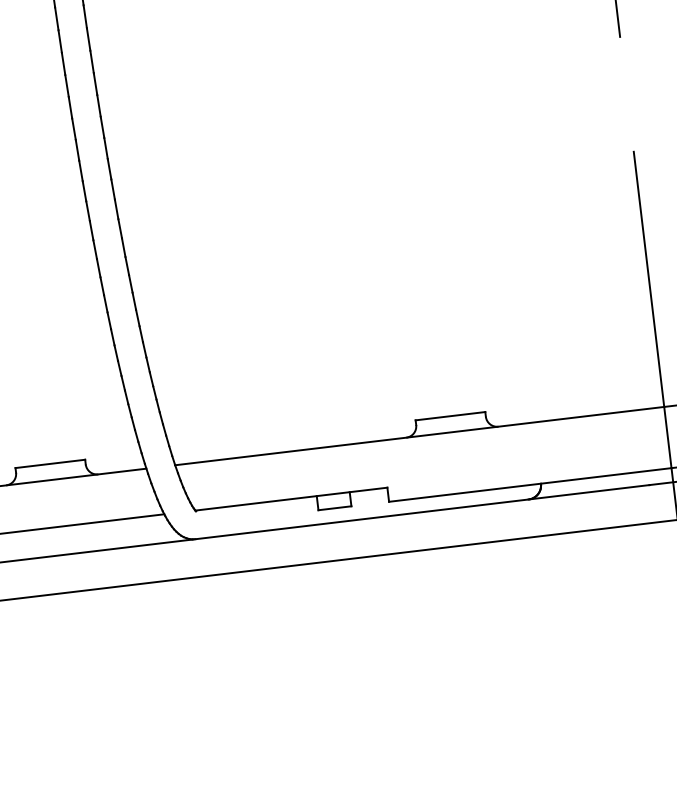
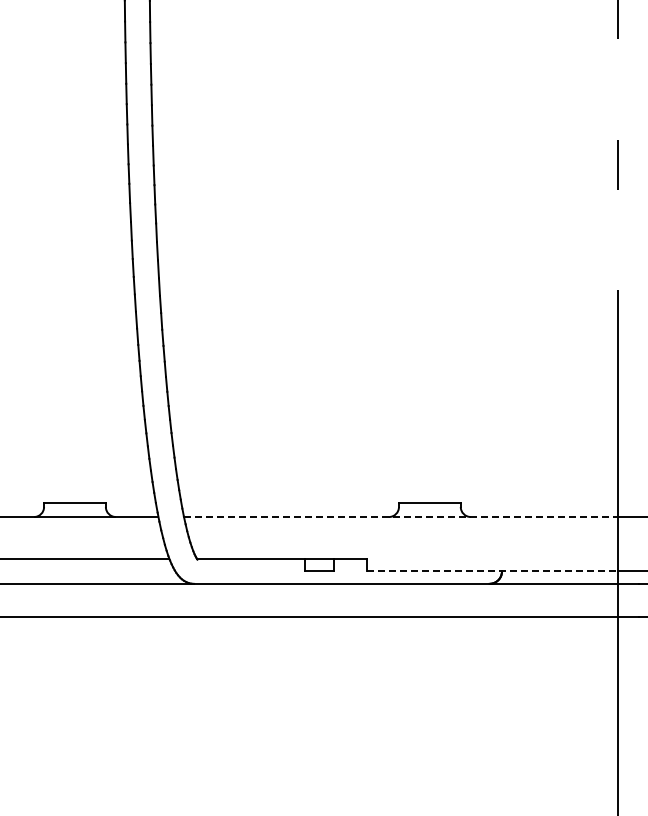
line: (419, 436) -> (400, 517), solid -> dashed
line: (531, 485) -> (493, 571), solid -> dashed

